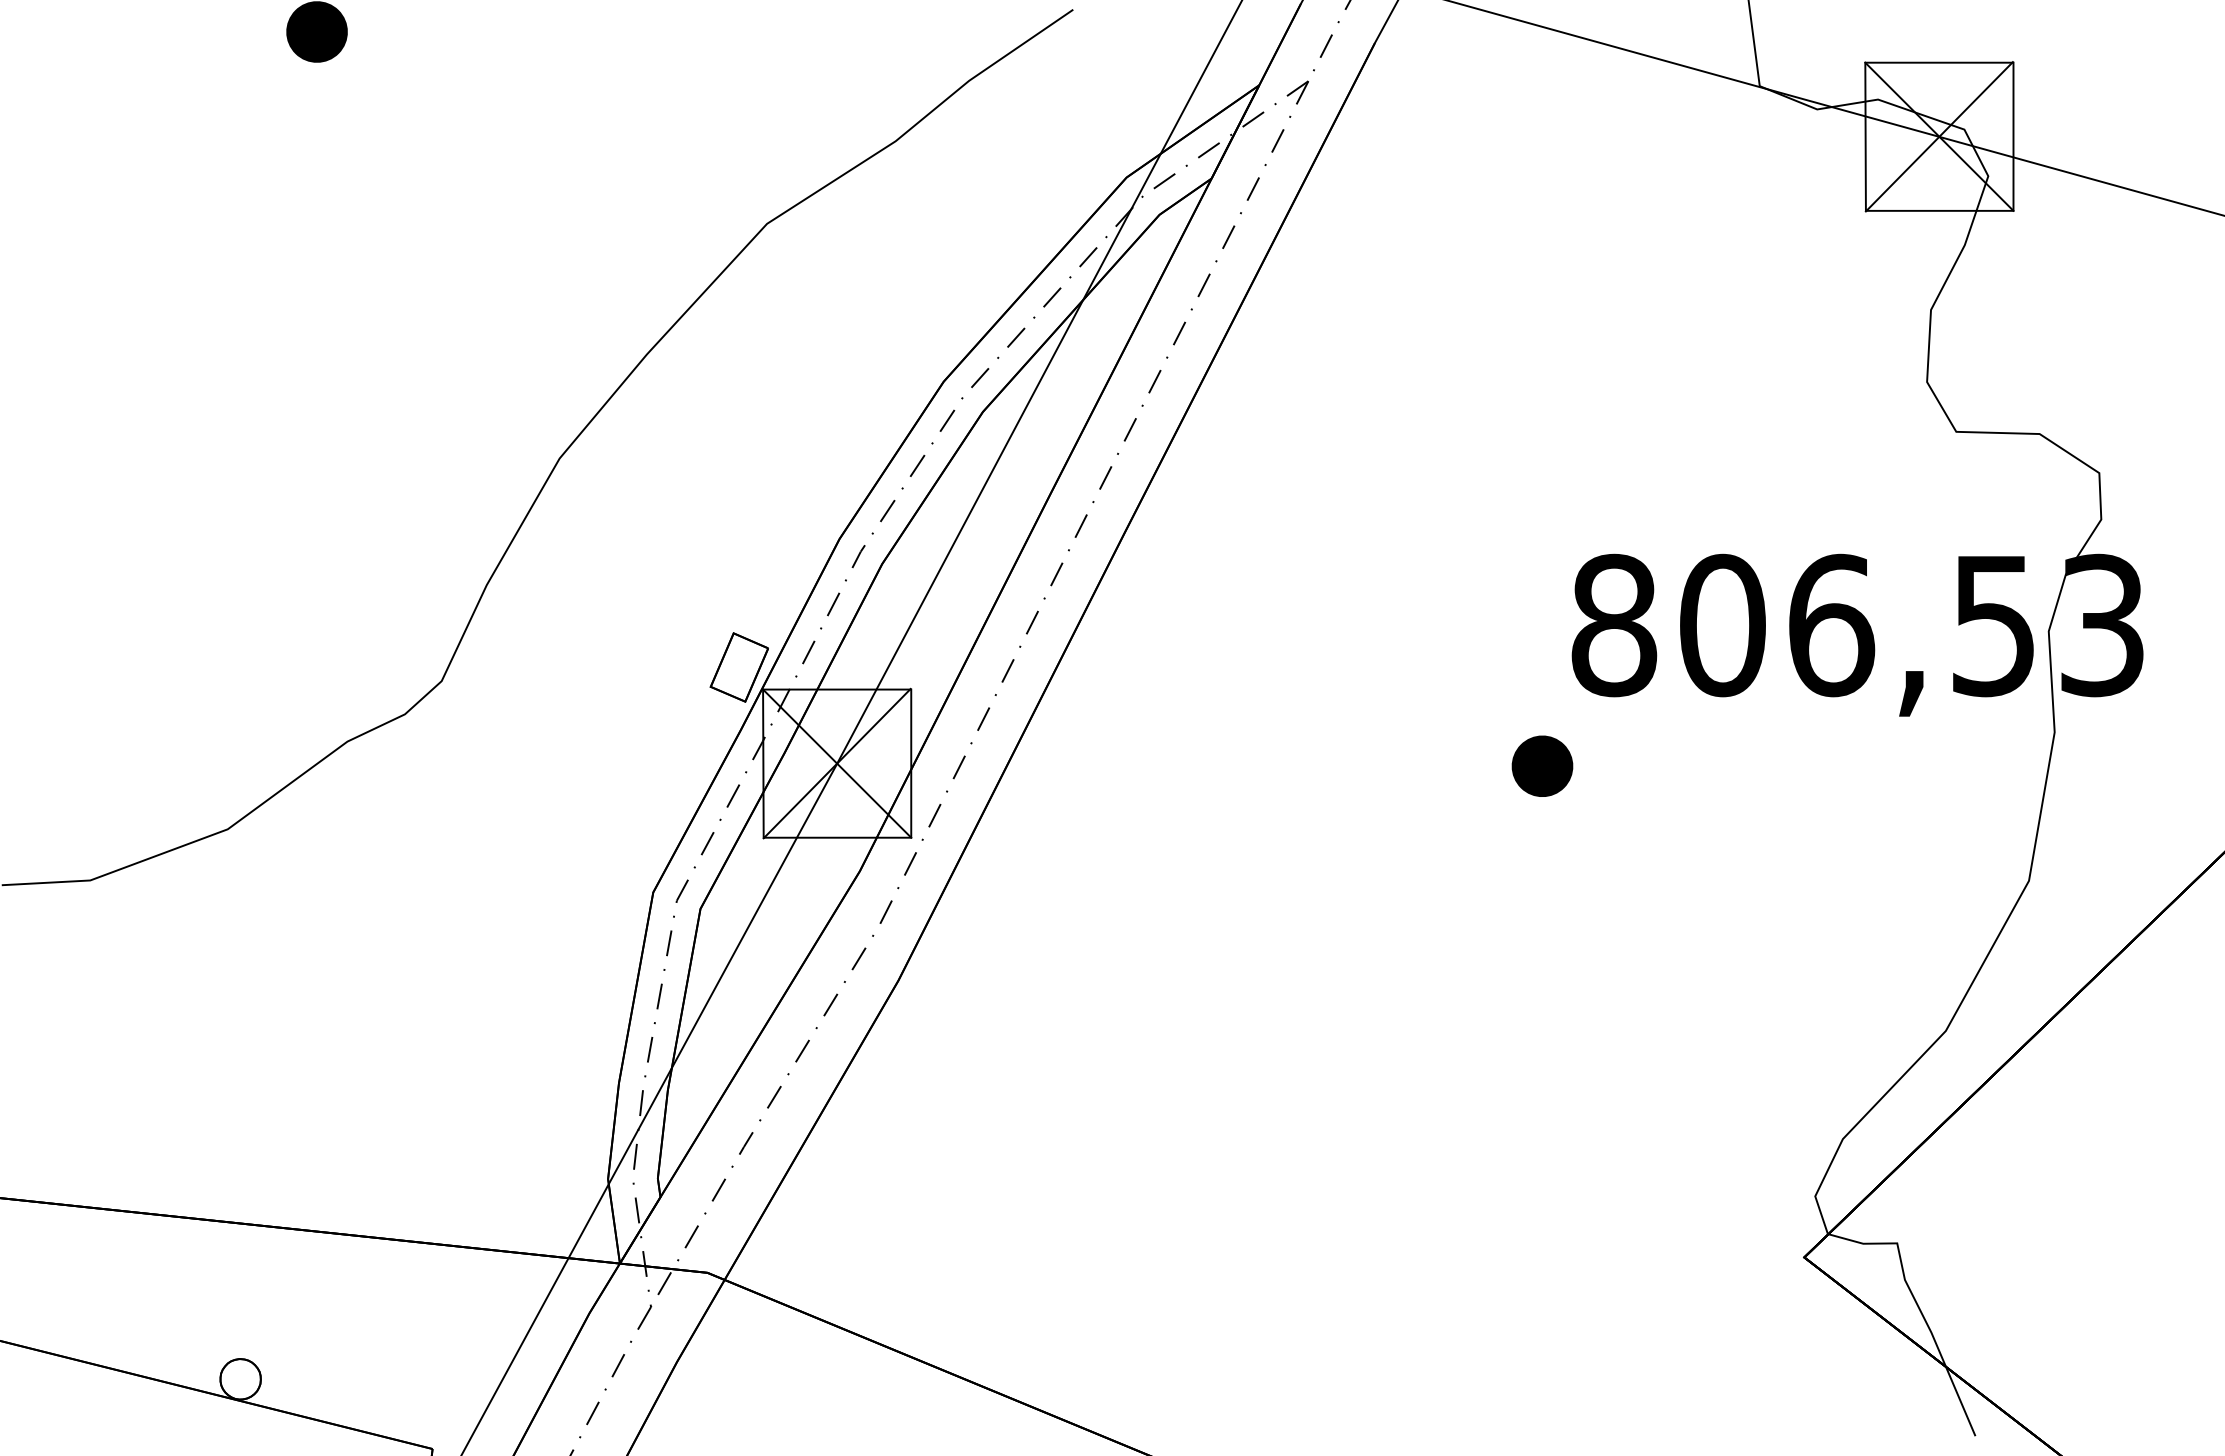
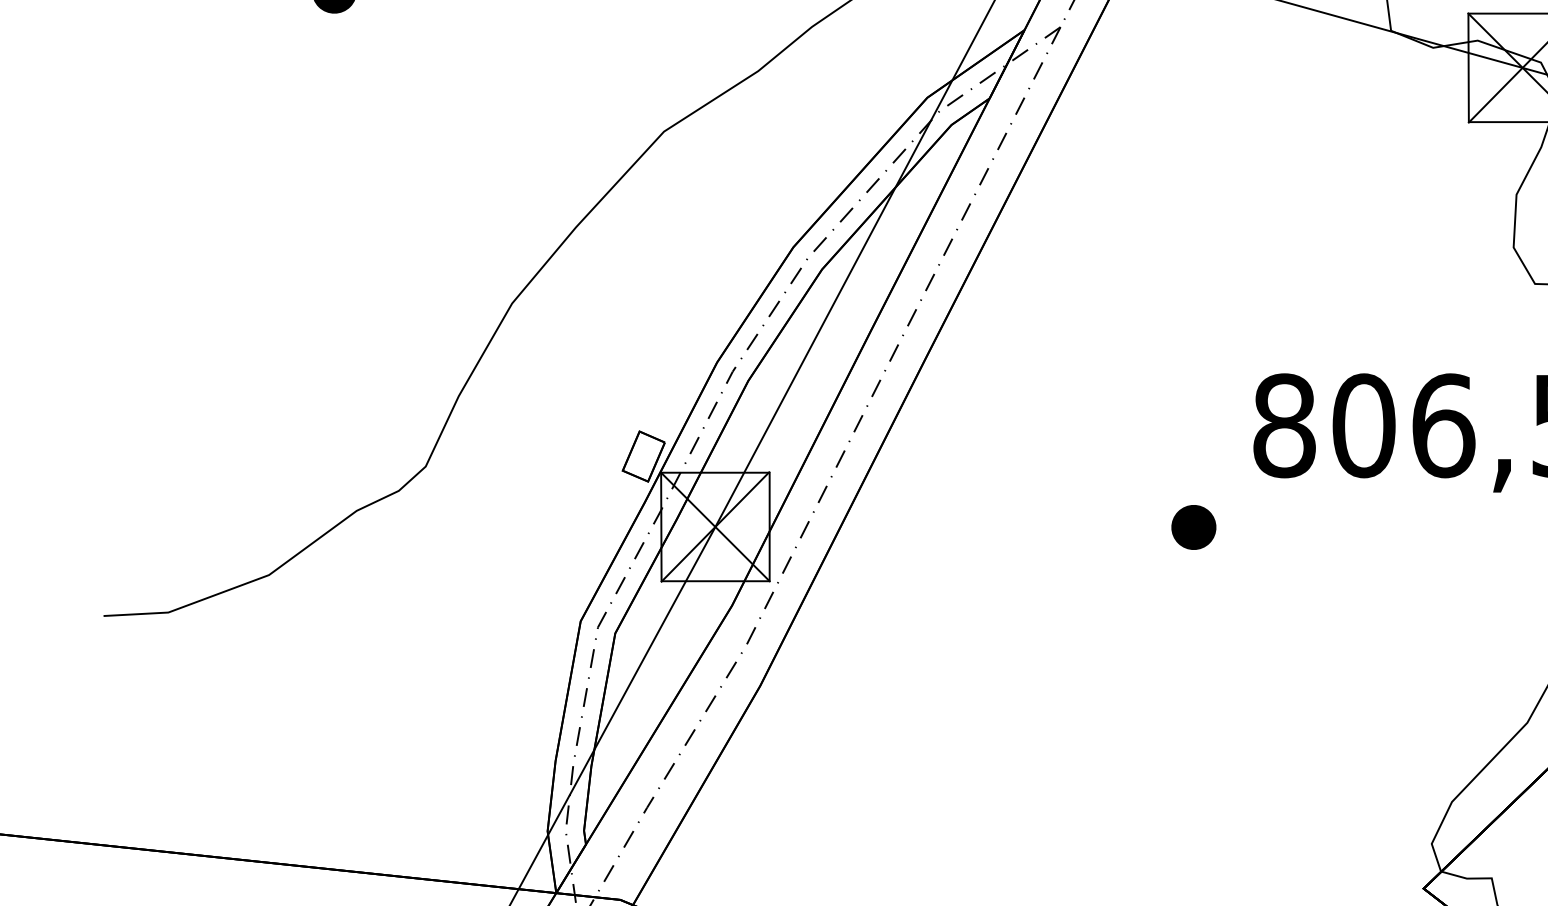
part: (1542, 765) -> (1193, 526), moved

